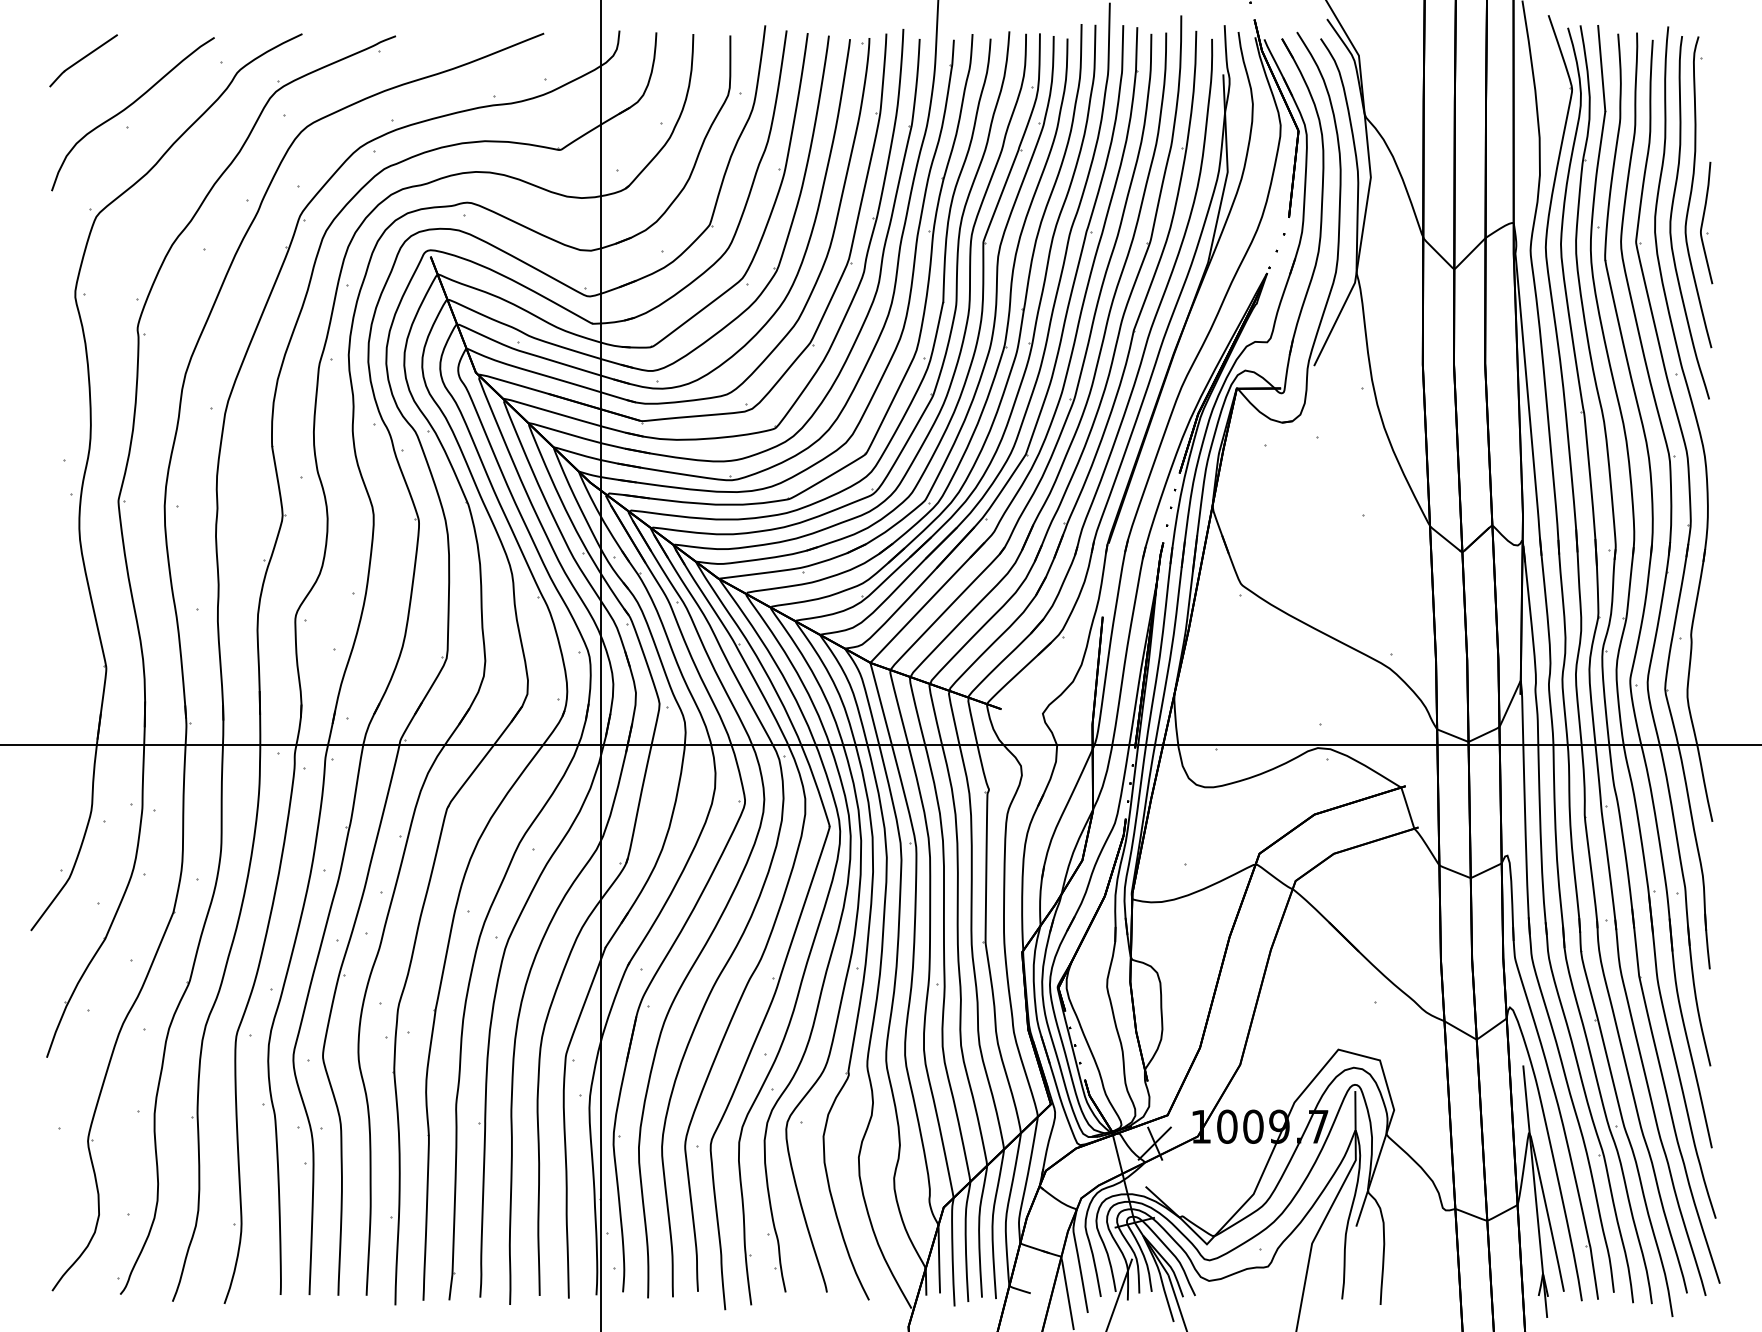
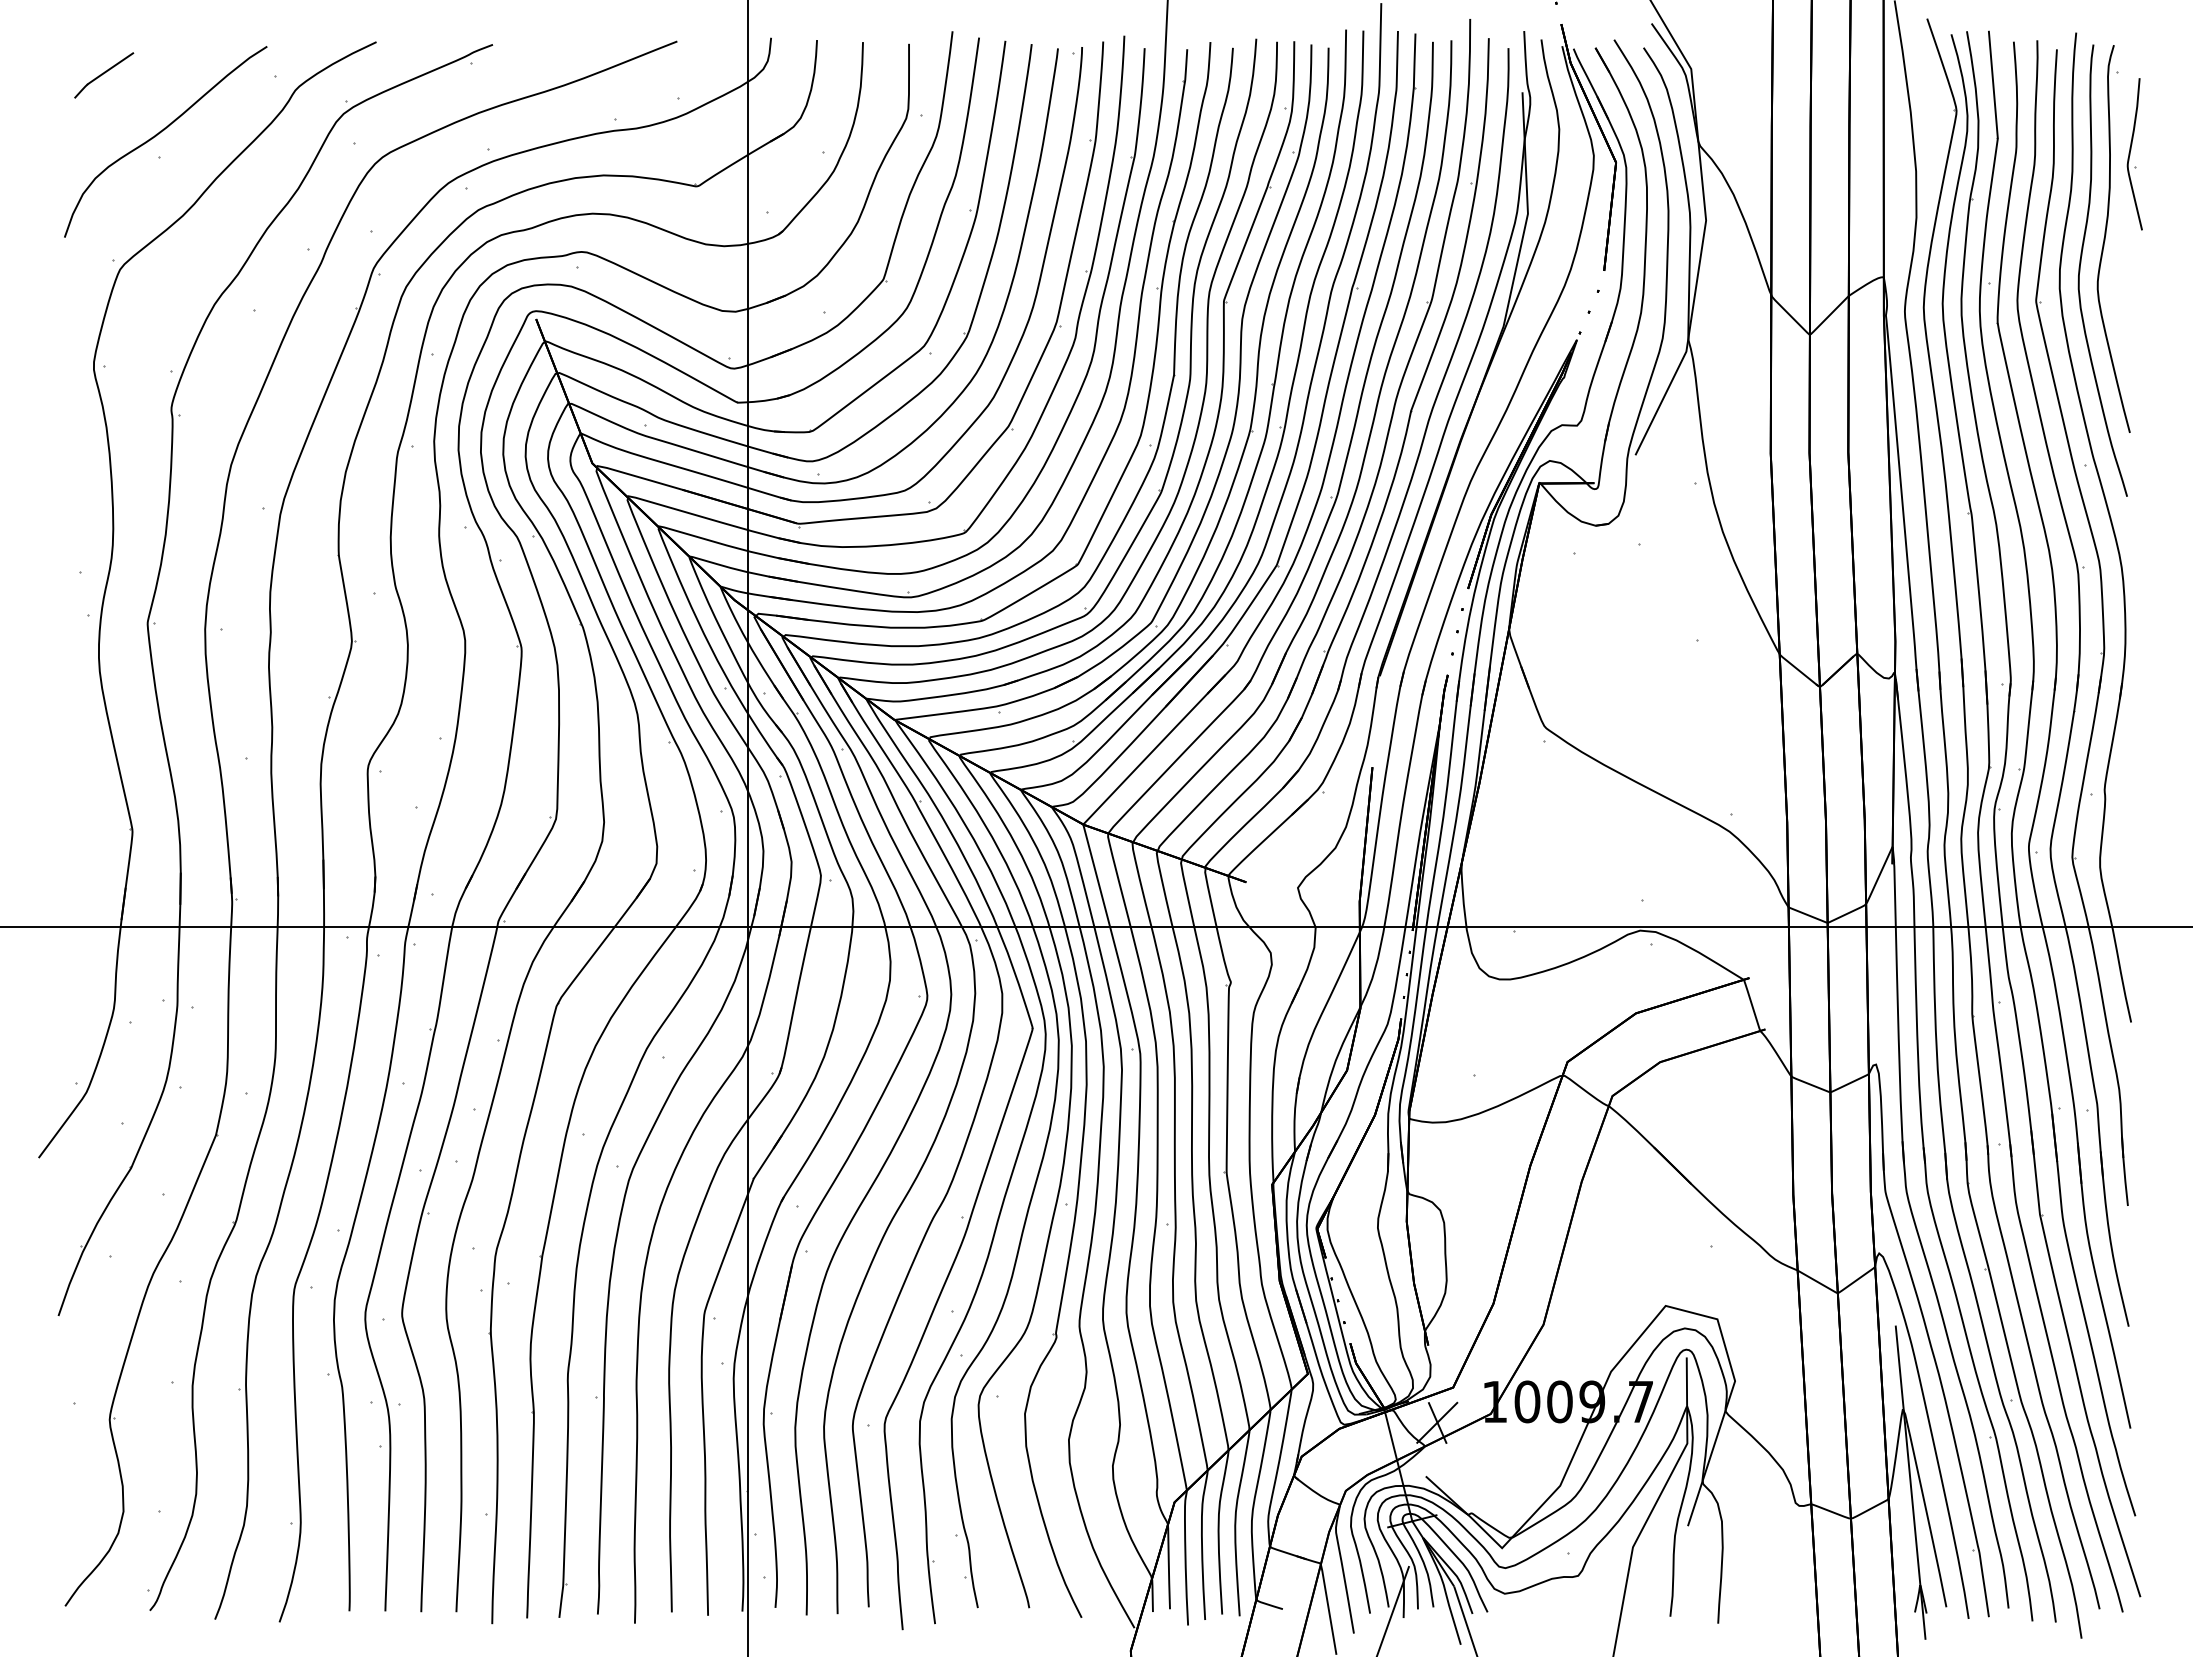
part: (83, 60) -> (103, 75), size x0.7
part: (1706, 223) -> (2134, 154), moved

